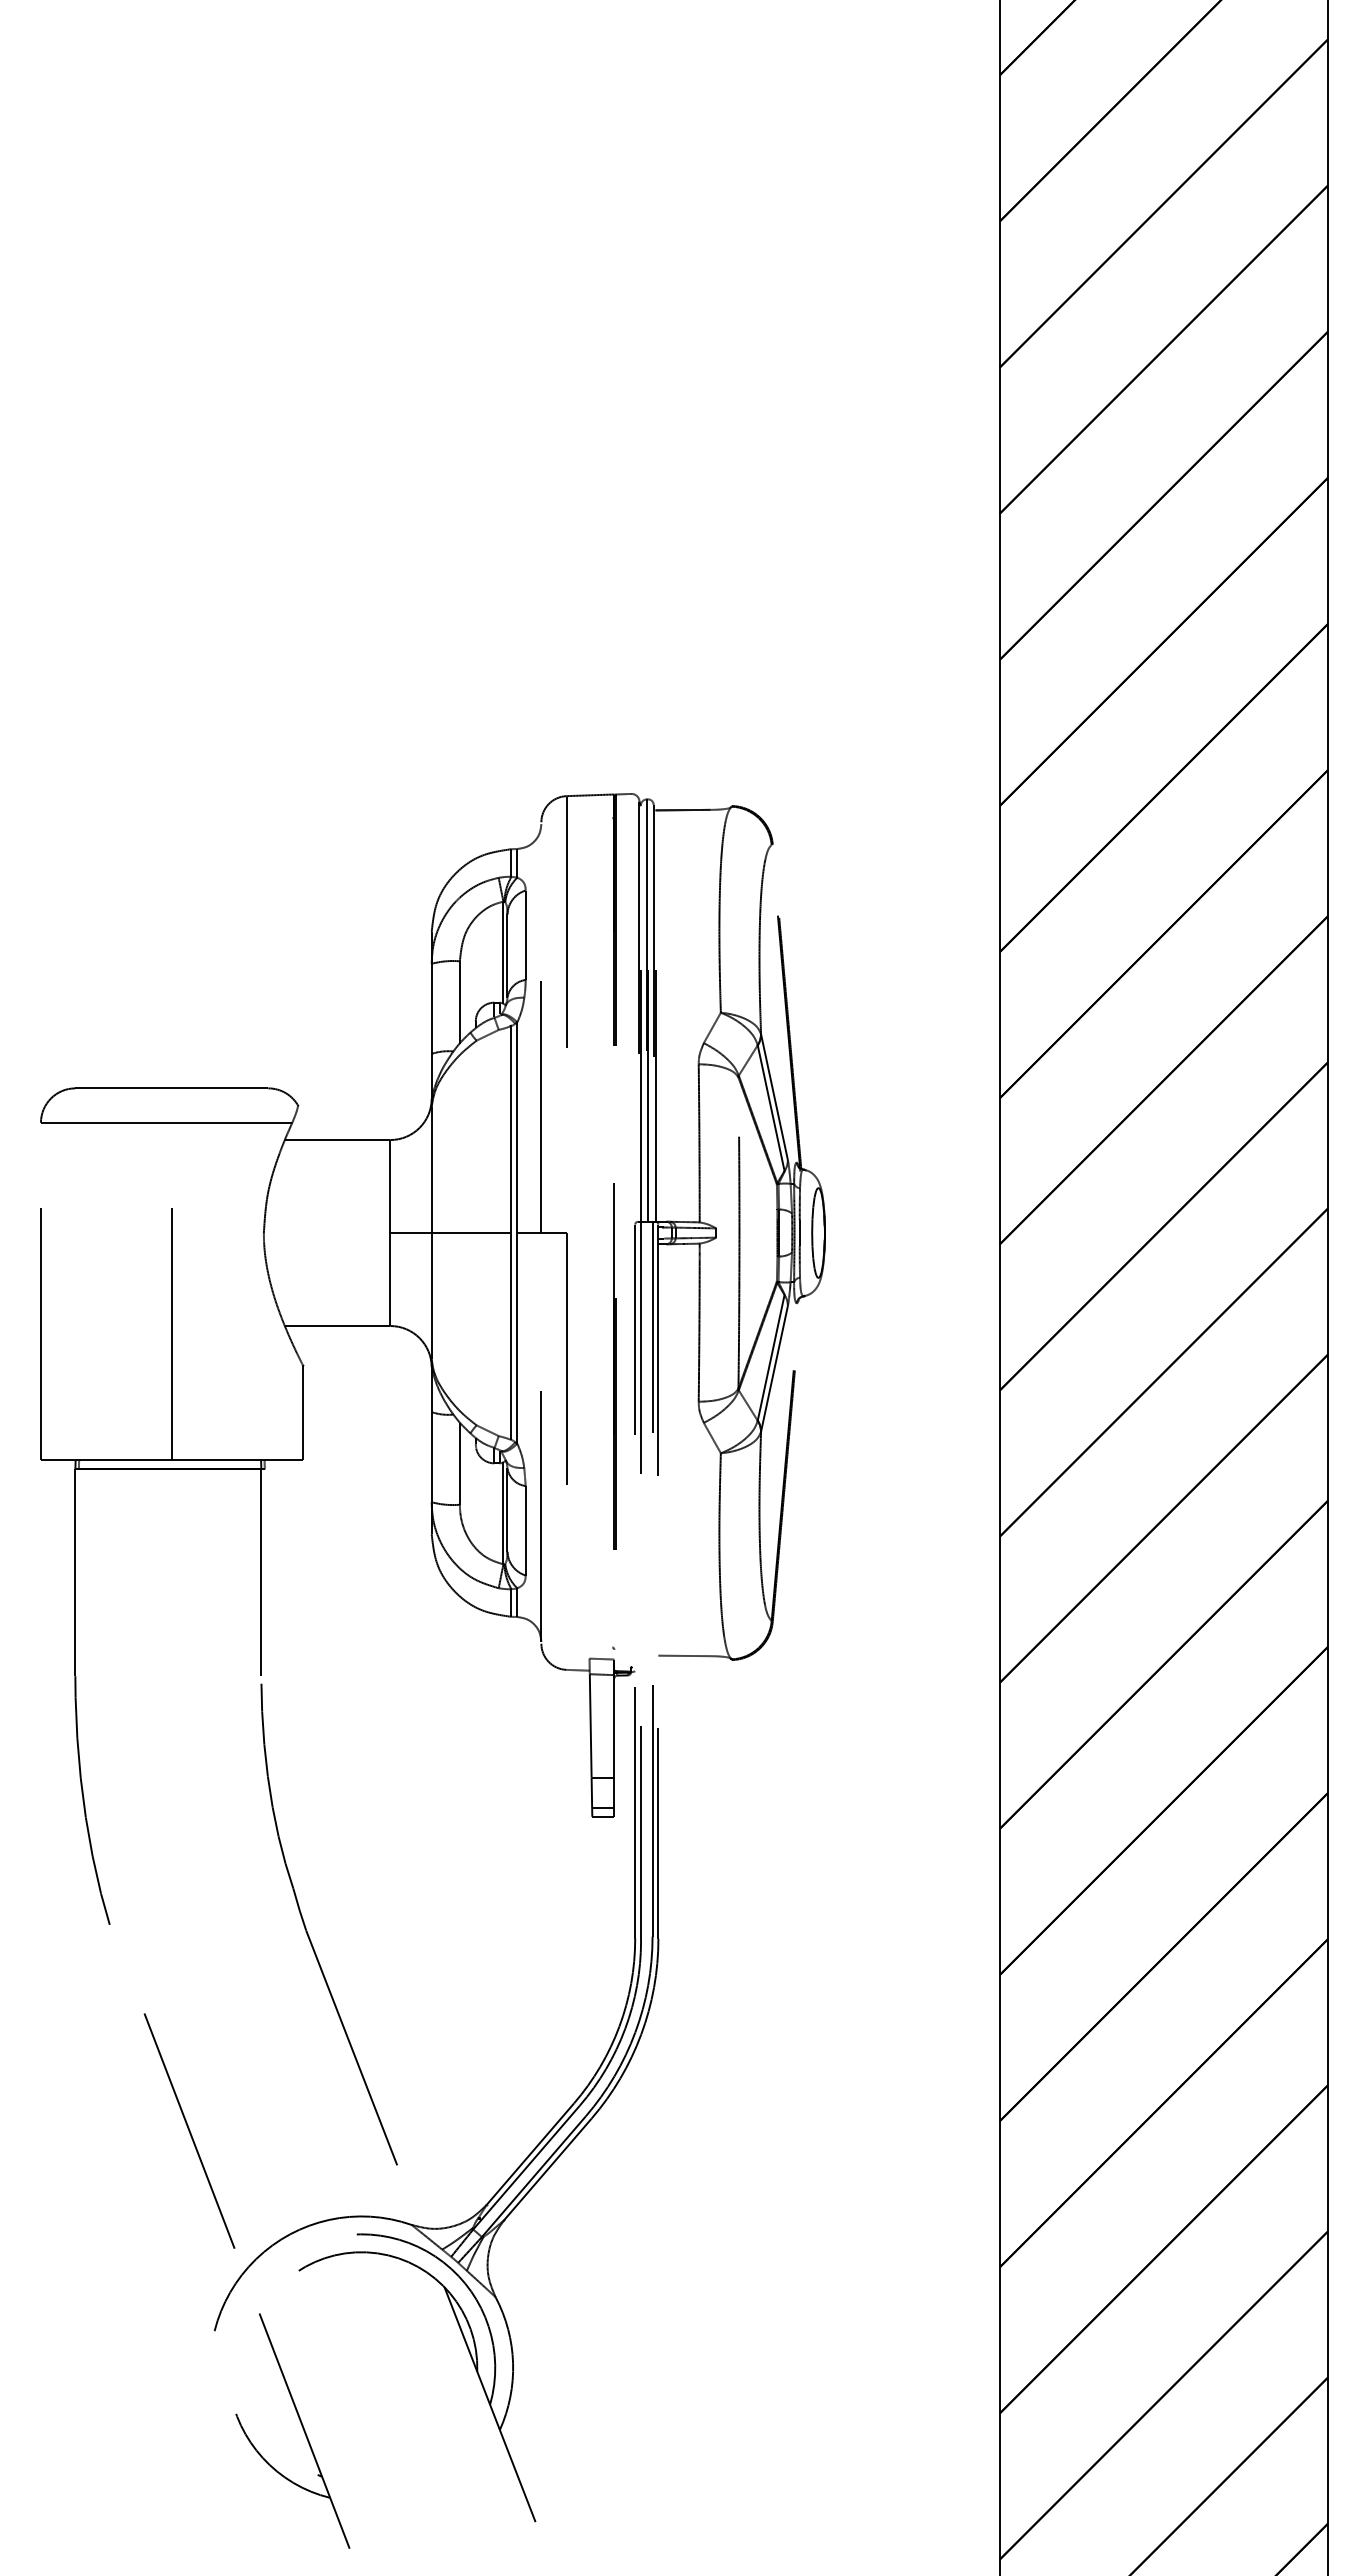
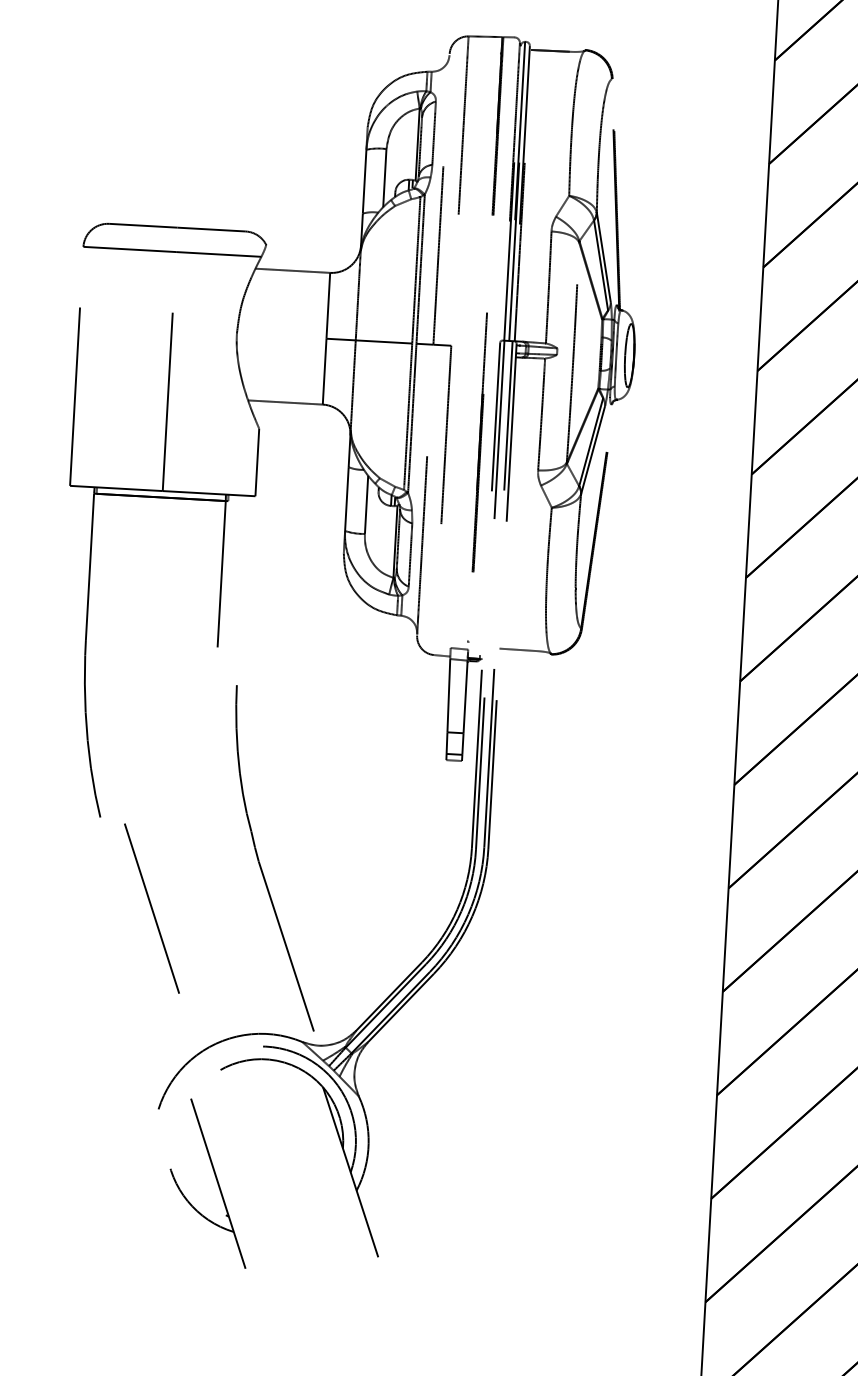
part: (307, 1930) -> (259, 861), moved
line: (189, 2130) -> (151, 908), moved

